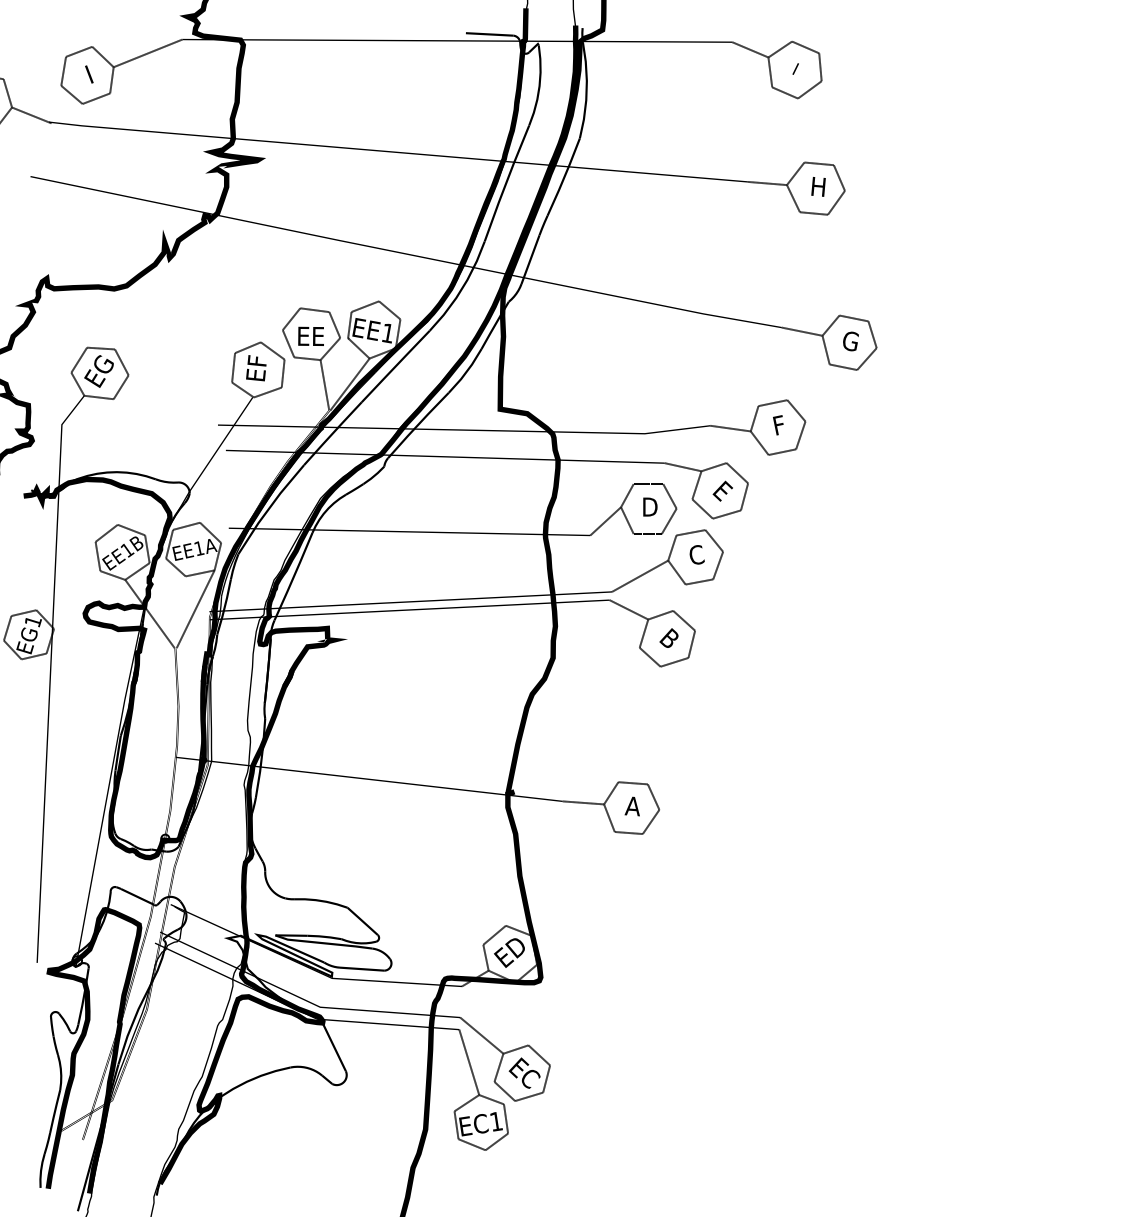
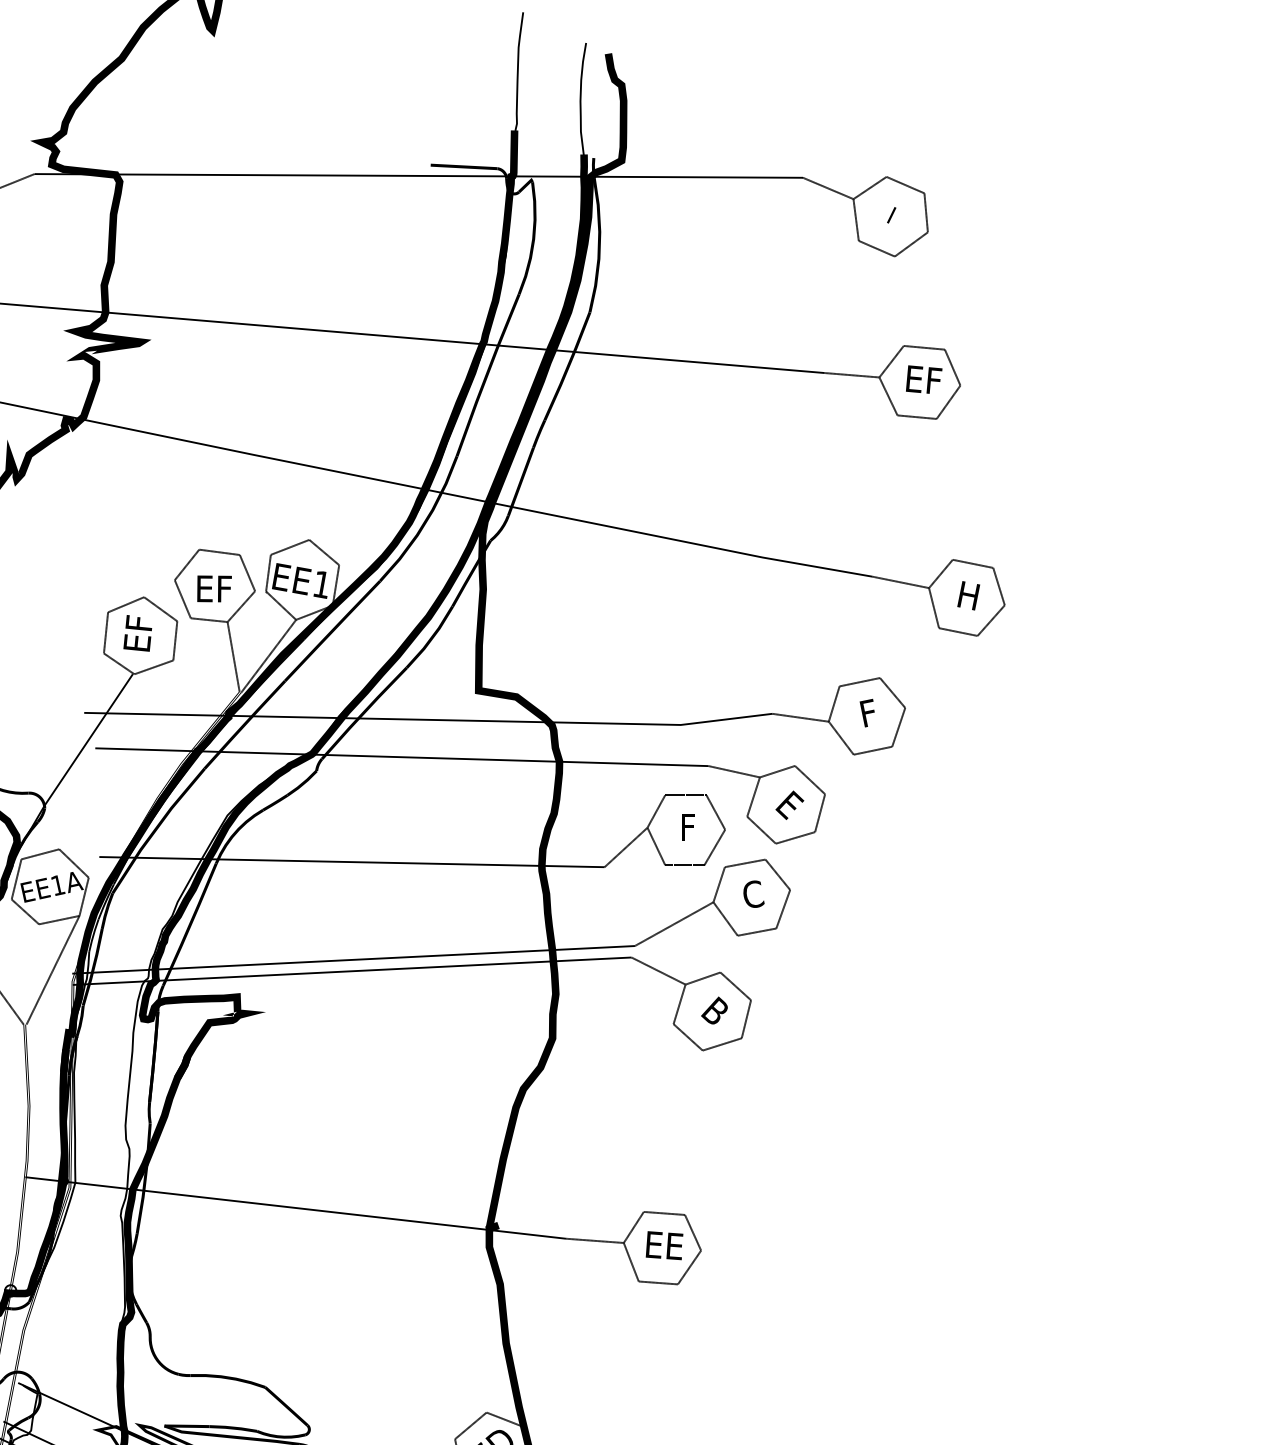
text: (818, 186) -> (923, 379), H -> EF
text: (310, 335) -> (213, 587), EE -> EF
text: (850, 340) -> (968, 594), G -> H
text: (650, 506) -> (688, 826), D -> F
text: (632, 806) -> (663, 1245), A -> EE

